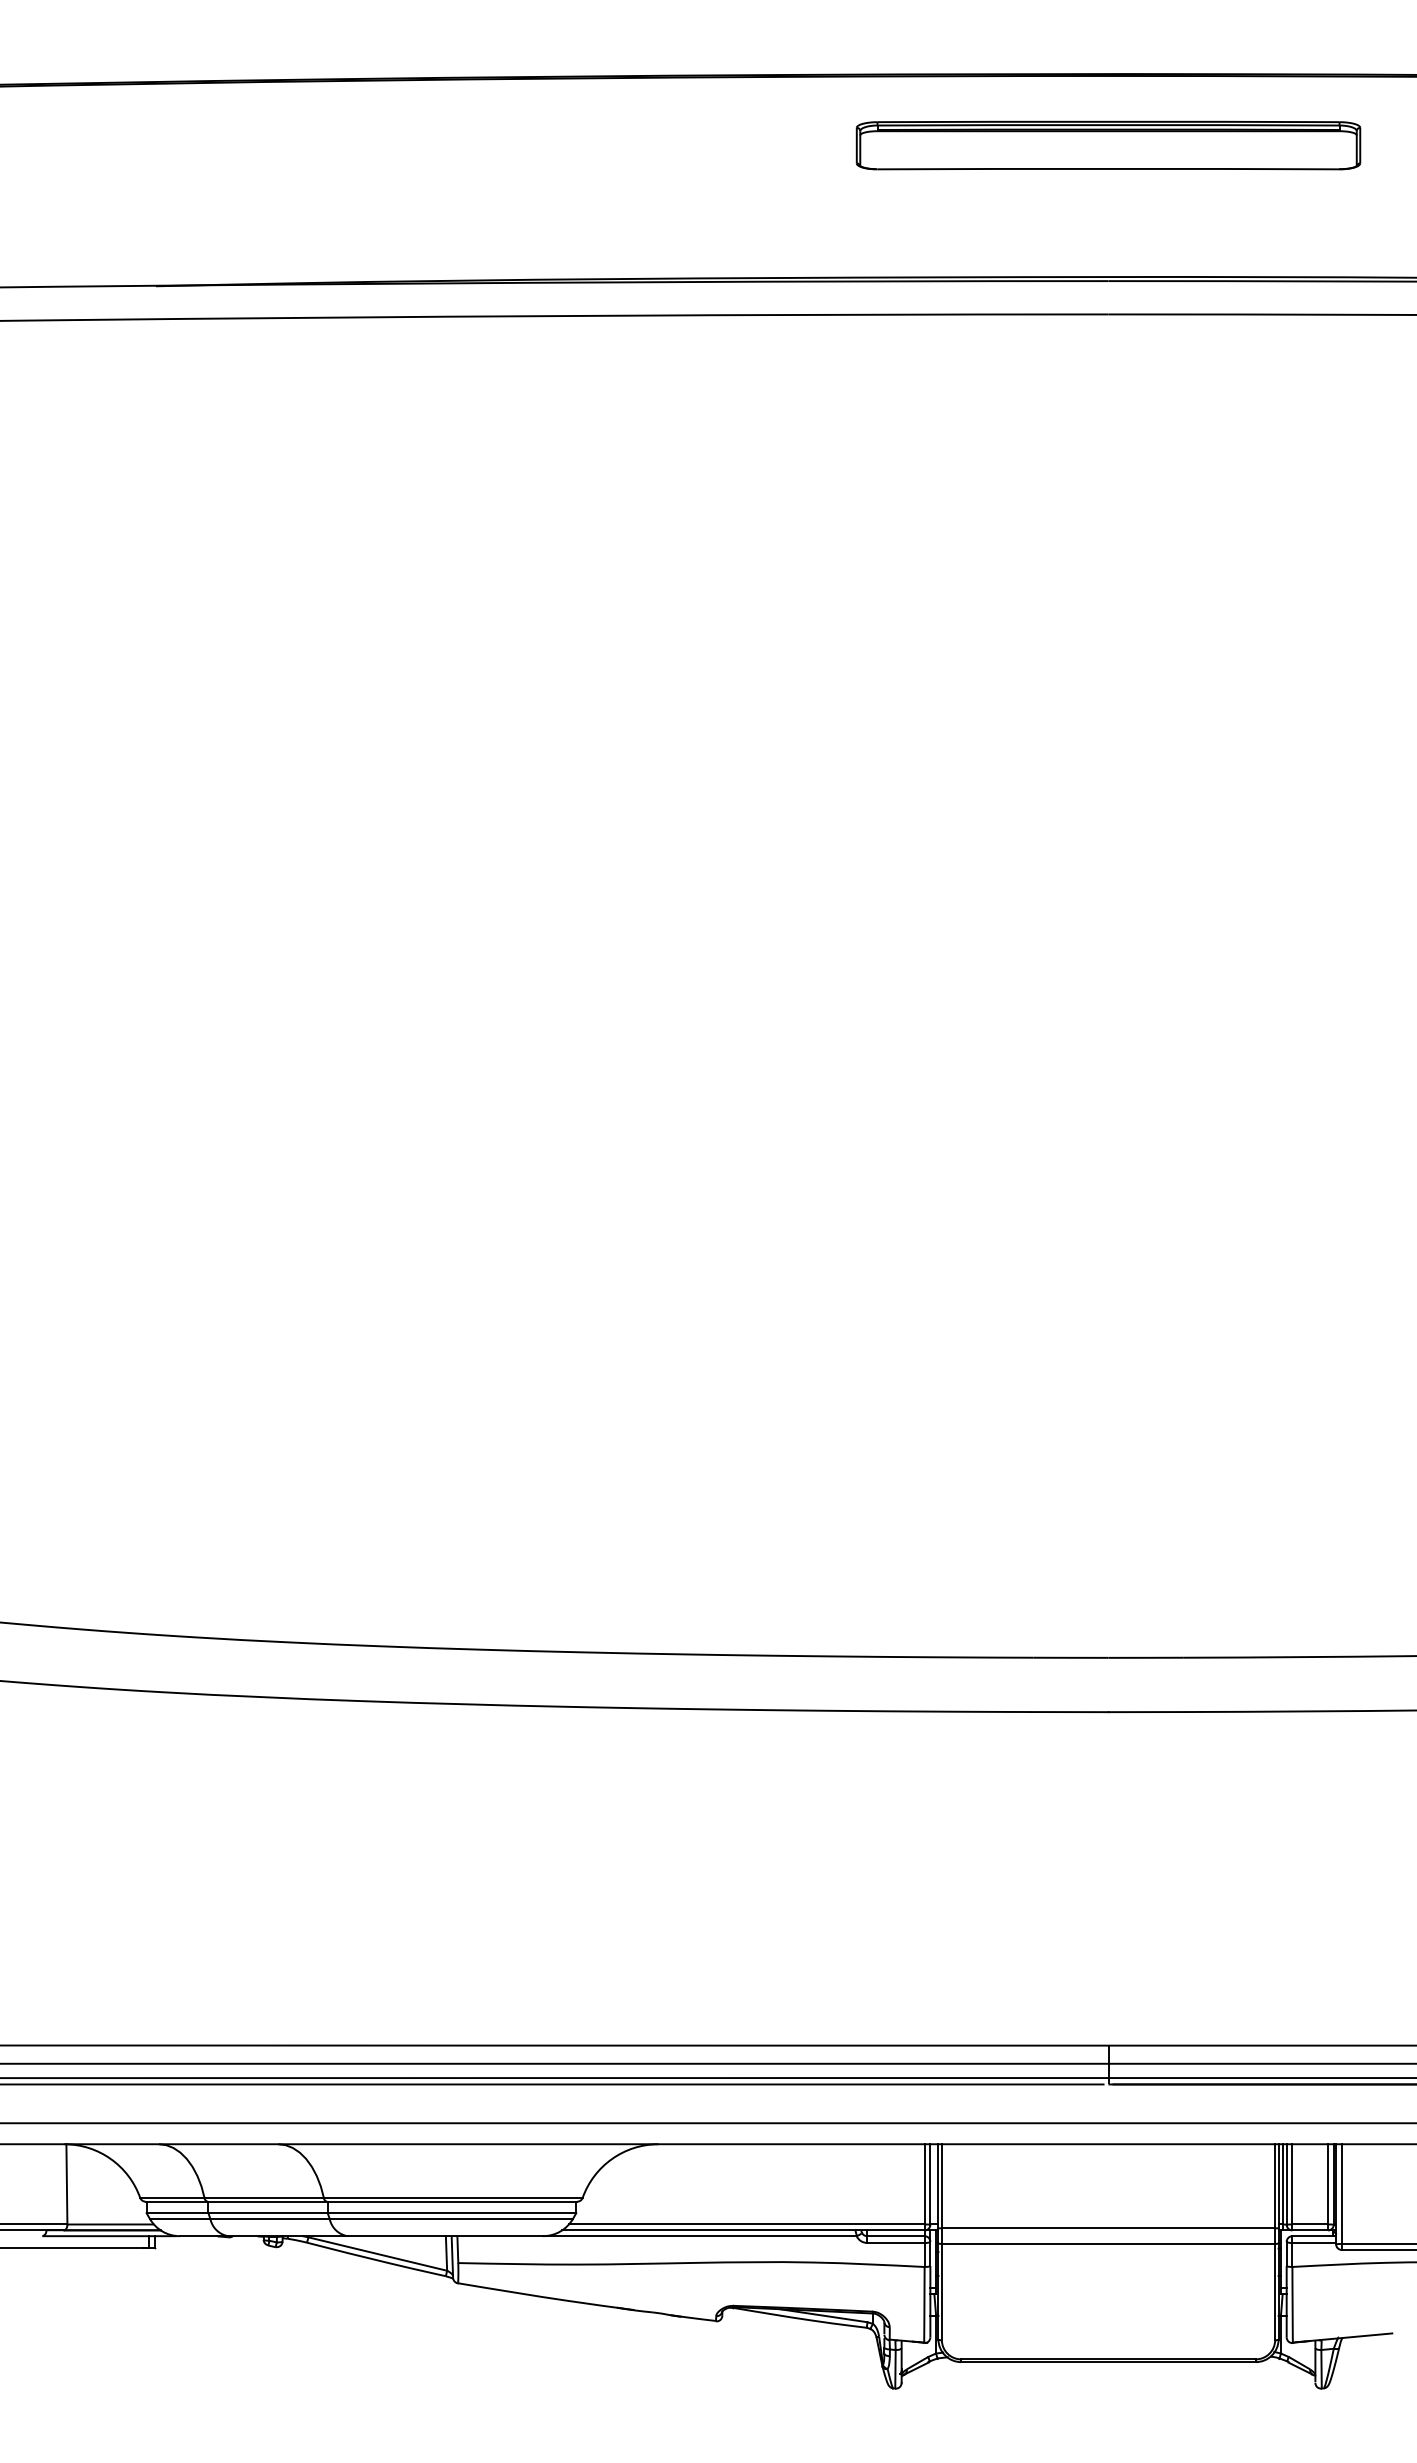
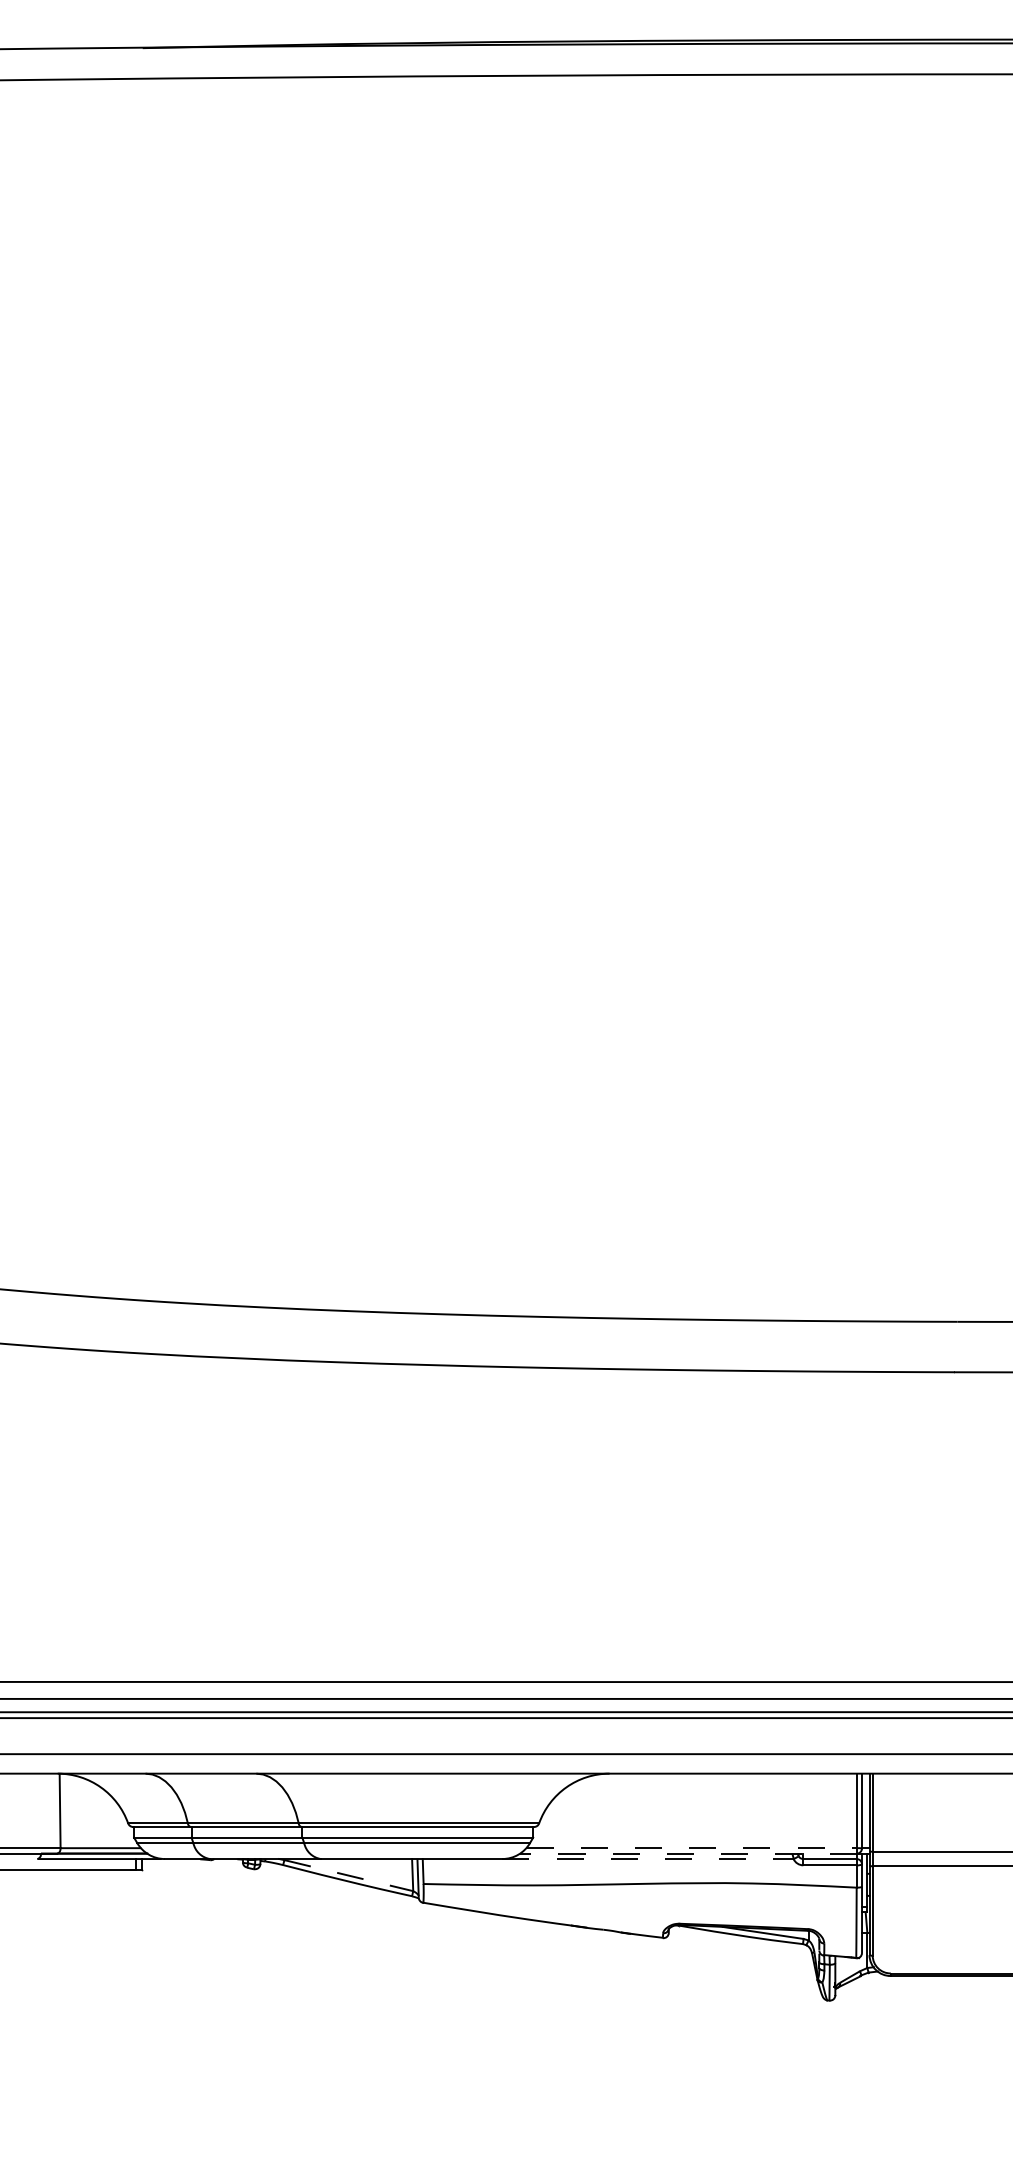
line: (746, 2224) -> (691, 1848), solid -> dashed
line: (742, 2230) -> (687, 1853), solid -> dashed
line: (699, 2236) -> (647, 1859), solid -> dashed
line: (378, 2254) -> (349, 1876), solid -> dashed

